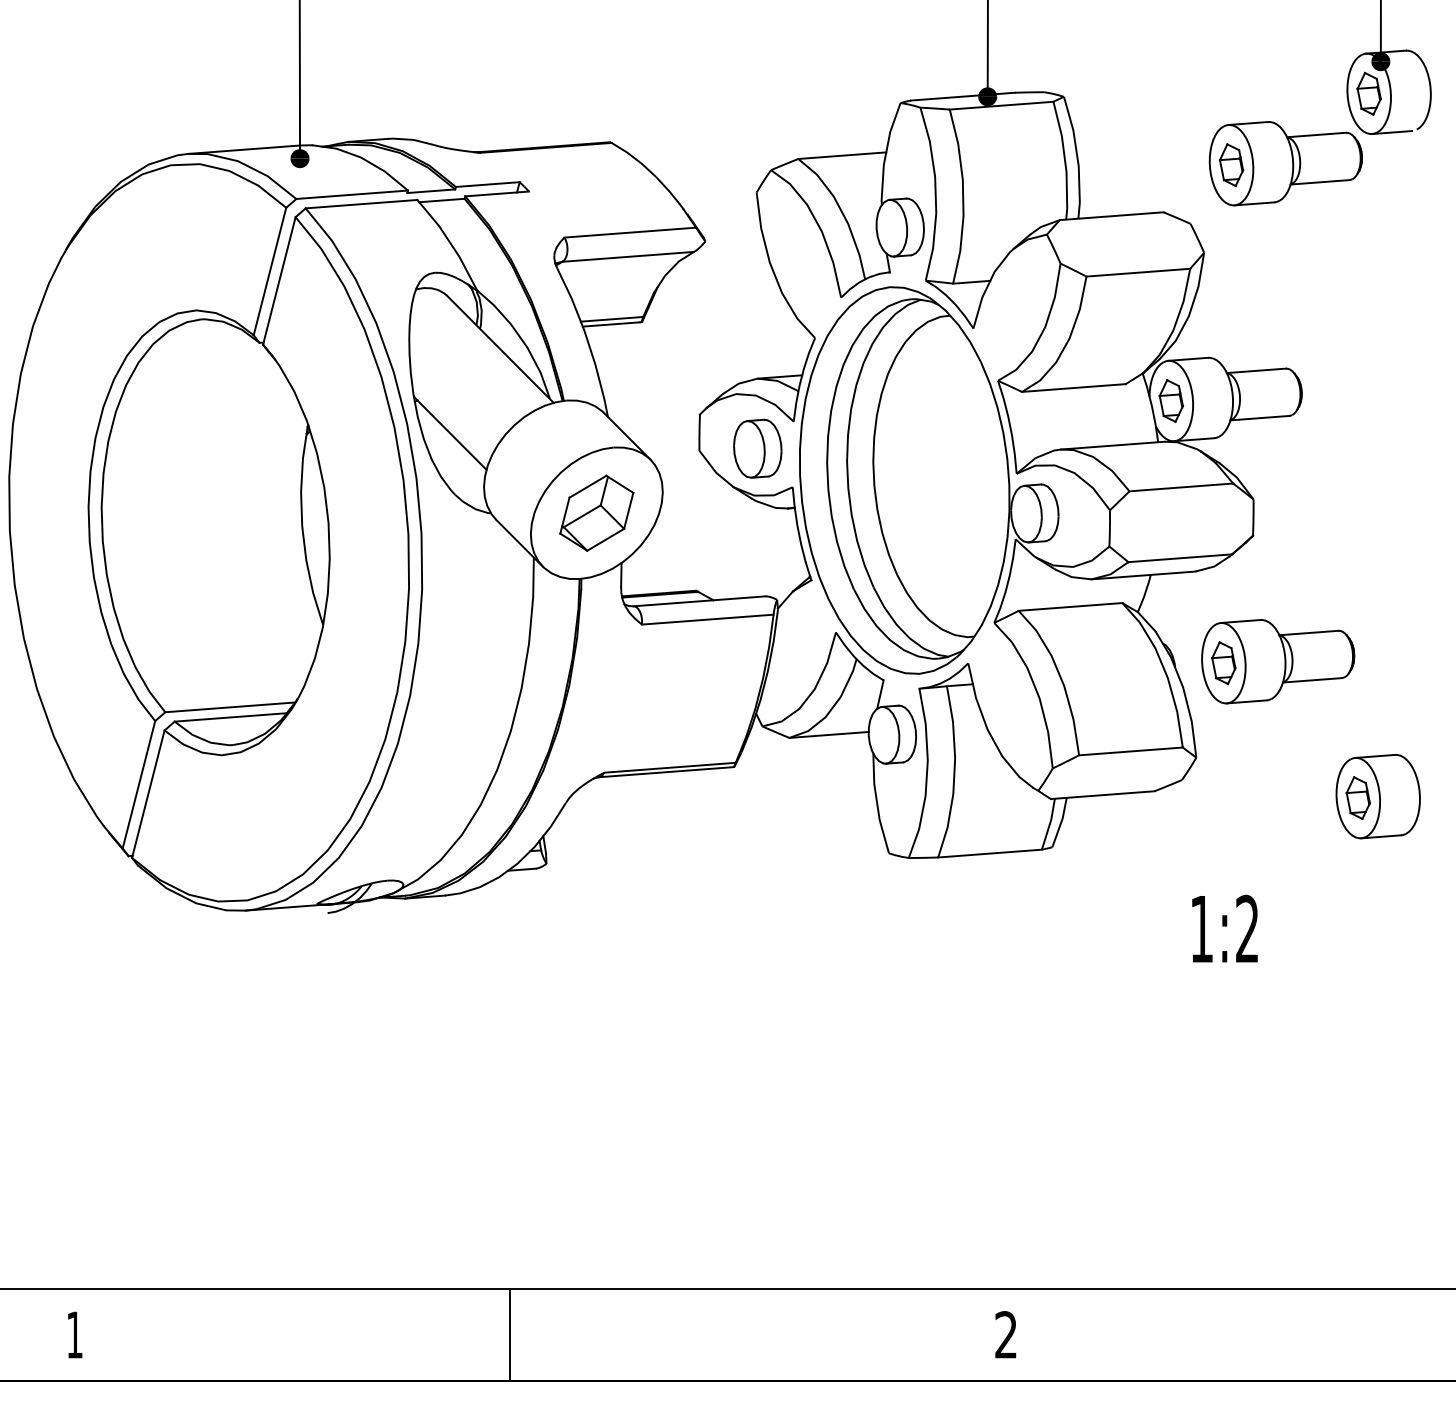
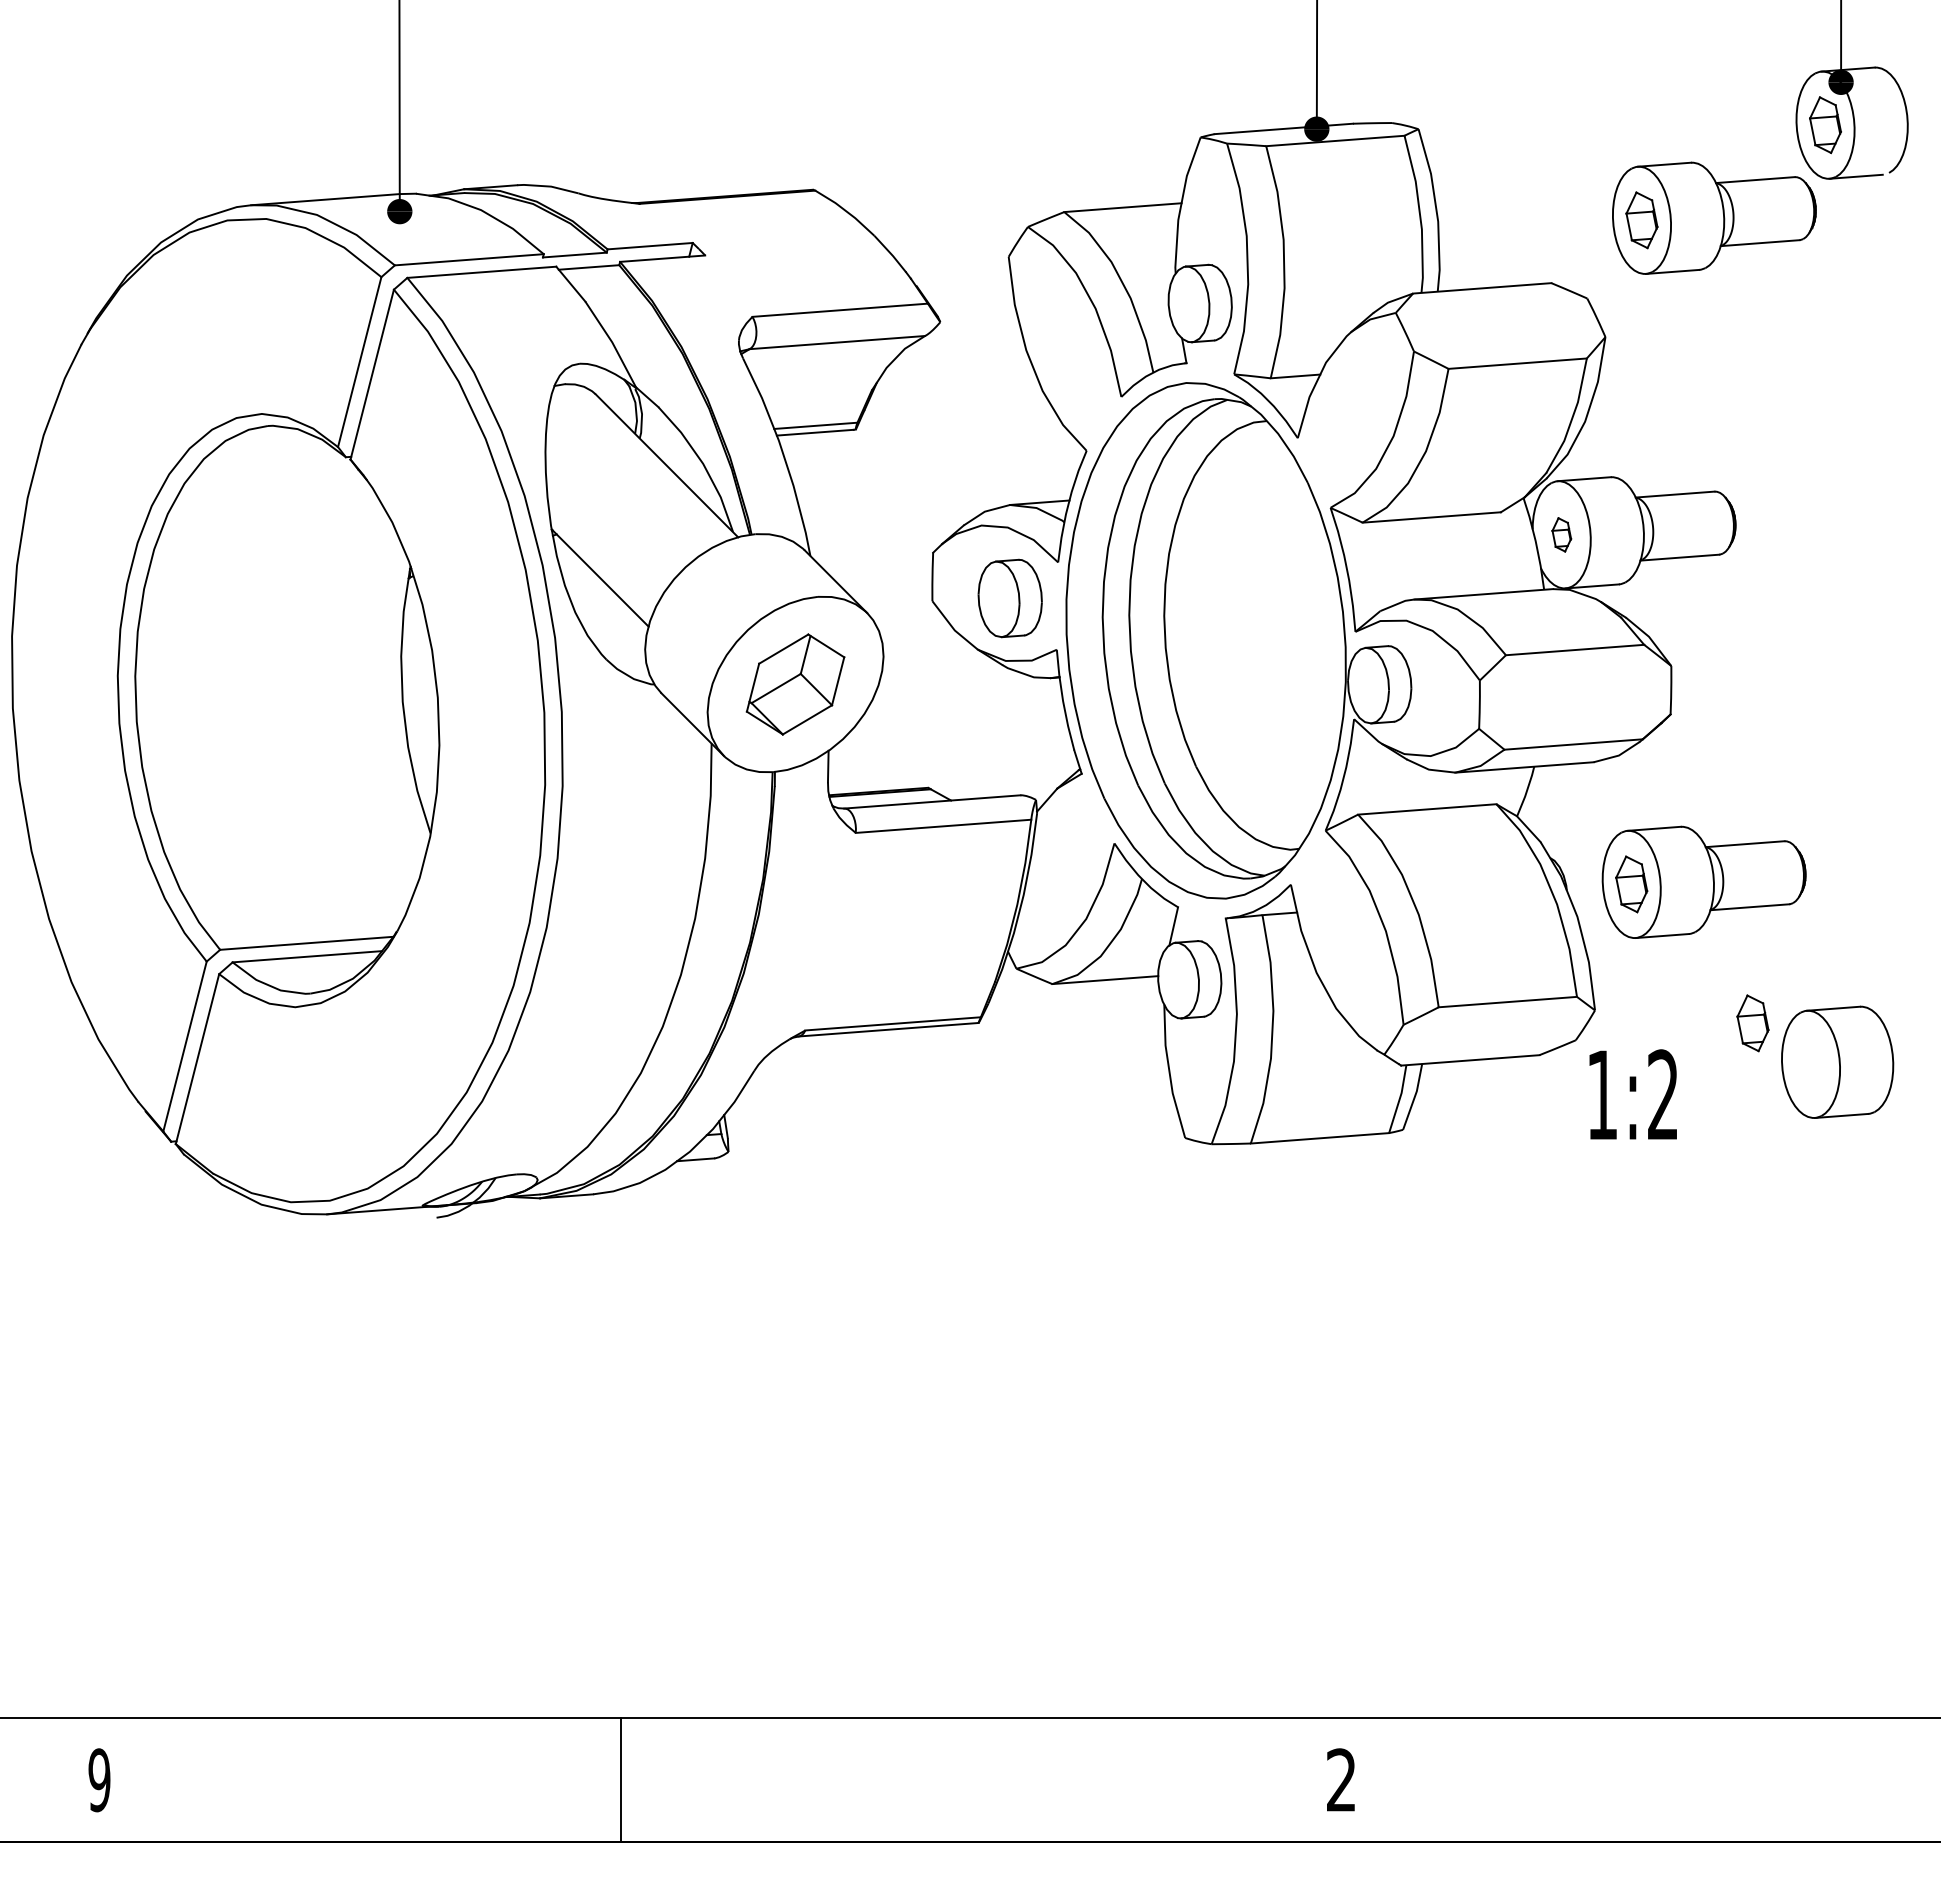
part: (1171, 400) -> (1561, 534), size x0.6
part: (1357, 798) -> (1752, 1023), moved
text: (1224, 928) -> (1632, 1094), moved
text: (74, 1335) -> (99, 1780), 1 -> 9
line: (509, 1335) -> (621, 1780), moved

